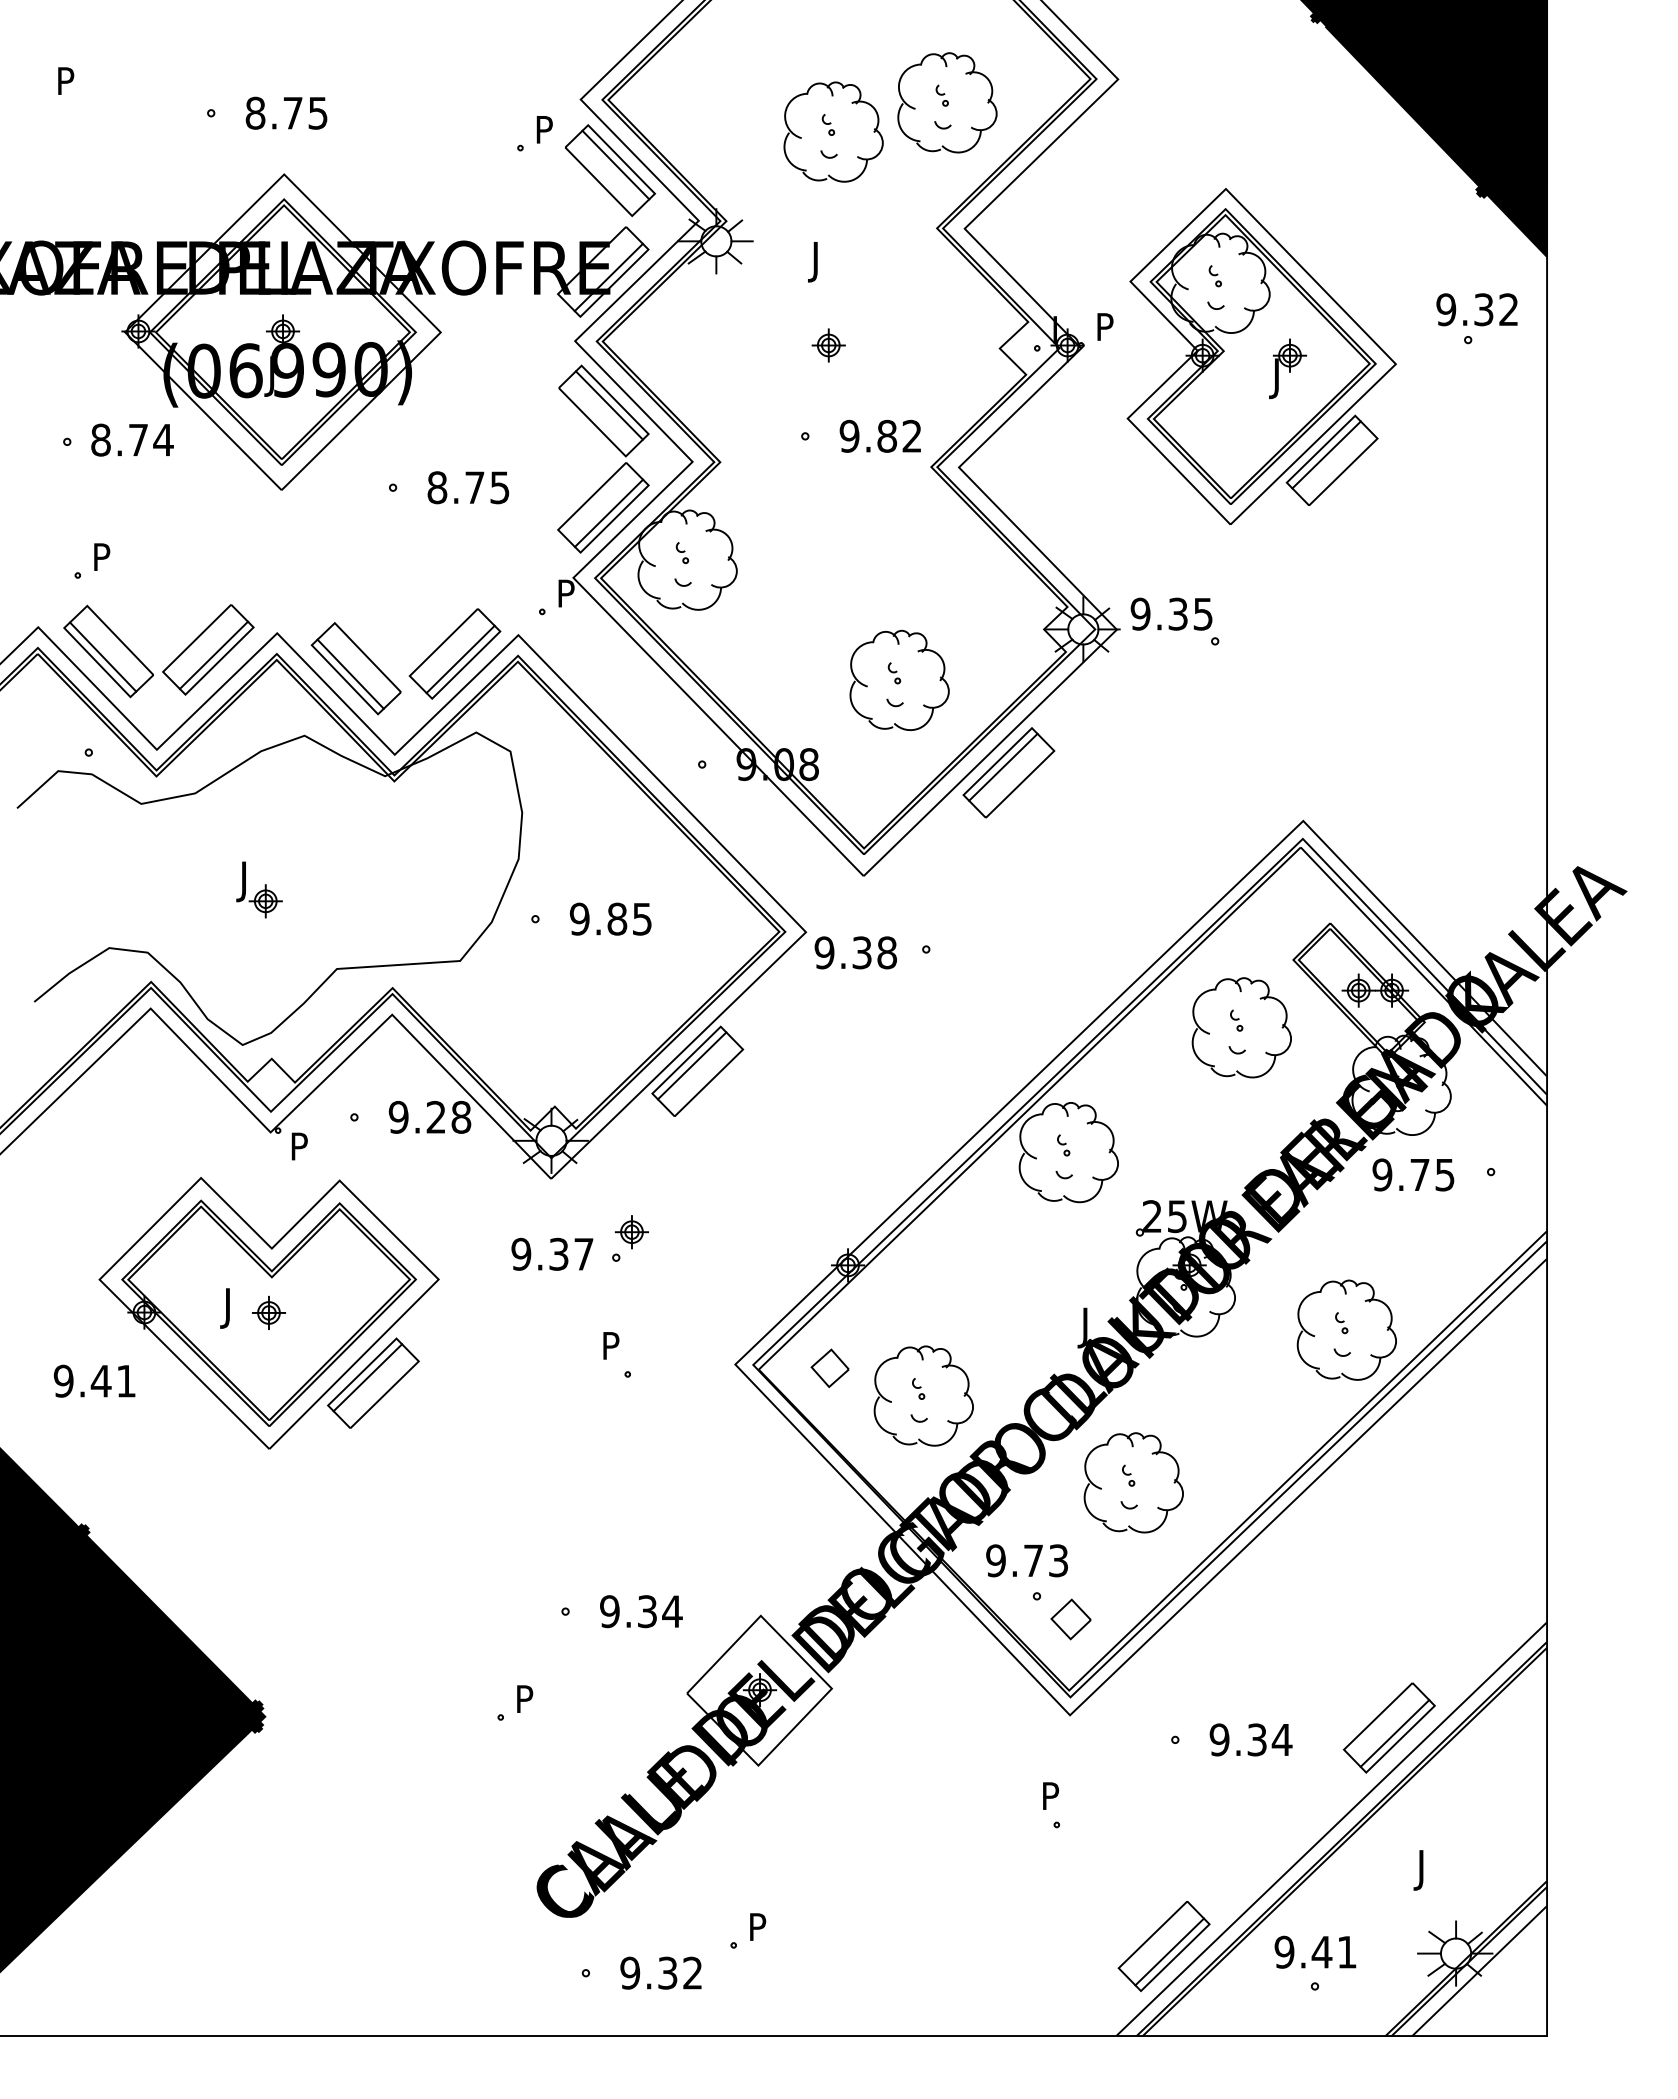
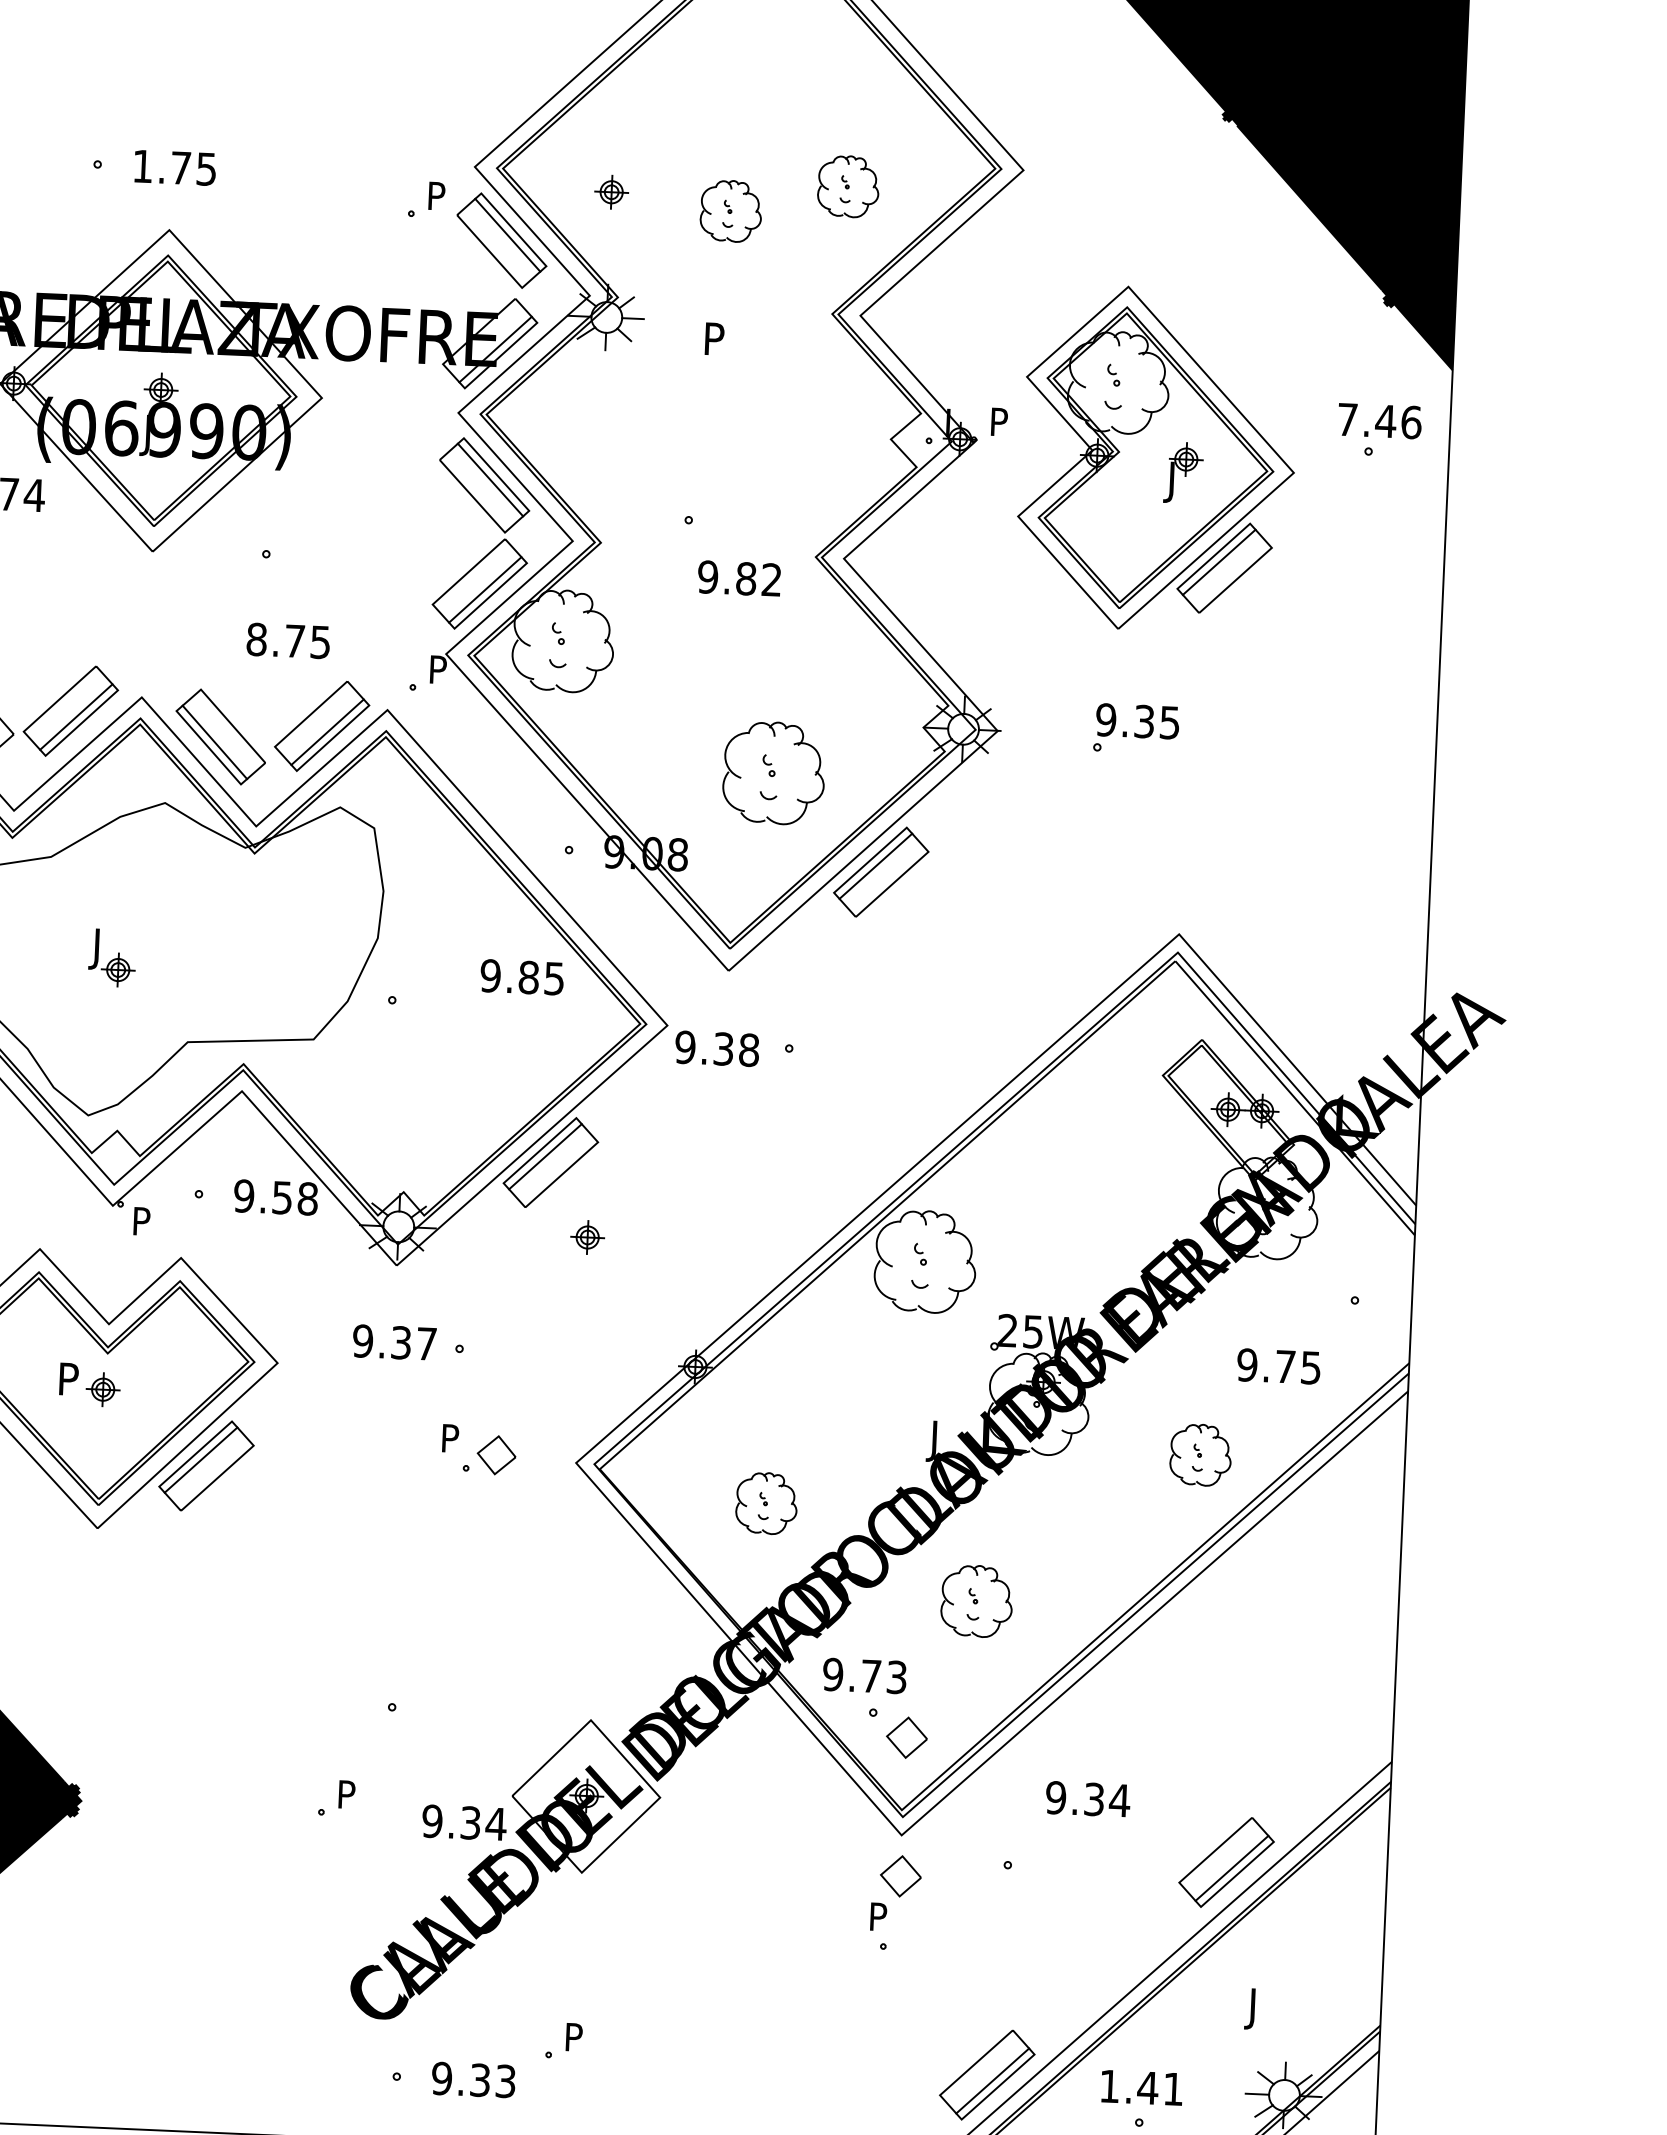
part: (947, 102) -> (848, 186), size x0.6
text: (255, 112) -> (142, 165), 8.75 -> 1.75
part: (833, 131) -> (731, 210), size x0.6
text: (820, 262) -> (711, 343), J -> P
text: (1477, 309) -> (1379, 420), 9.32 -> 7.46
part: (828, 345) -> (611, 192), moved
text: (879, 435) -> (738, 577), moved
text: (468, 487) -> (288, 640), moved
text: (1171, 613) -> (1137, 720), moved
text: (610, 918) -> (522, 976), moved
part: (1241, 1027) -> (1107, 1142), removed
text: (435, 1116) -> (281, 1196), 9.28 -> 9.58
text: (1413, 1174) -> (1278, 1366), moved
part: (631, 1232) -> (587, 1237), moved
text: (232, 1308) -> (66, 1383), J -> P
part: (1346, 1329) -> (1200, 1454), size x0.6
part: (829, 1367) -> (496, 1454), moved
part: (923, 1395) -> (766, 1502), size x0.6
part: (1133, 1482) -> (976, 1600), size x0.7
text: (641, 1611) -> (464, 1822), moved
text: (1250, 1739) -> (1087, 1798), moved
part: (1070, 1755) -> (900, 1876), added
text: (1284, 1951) -> (1109, 2085), 9.41 -> 1.41
text: (692, 1973) -> (505, 2081), 9.32 -> 9.33

